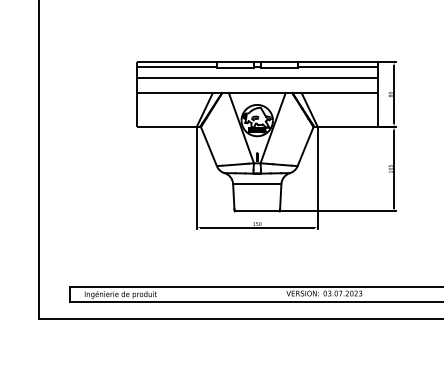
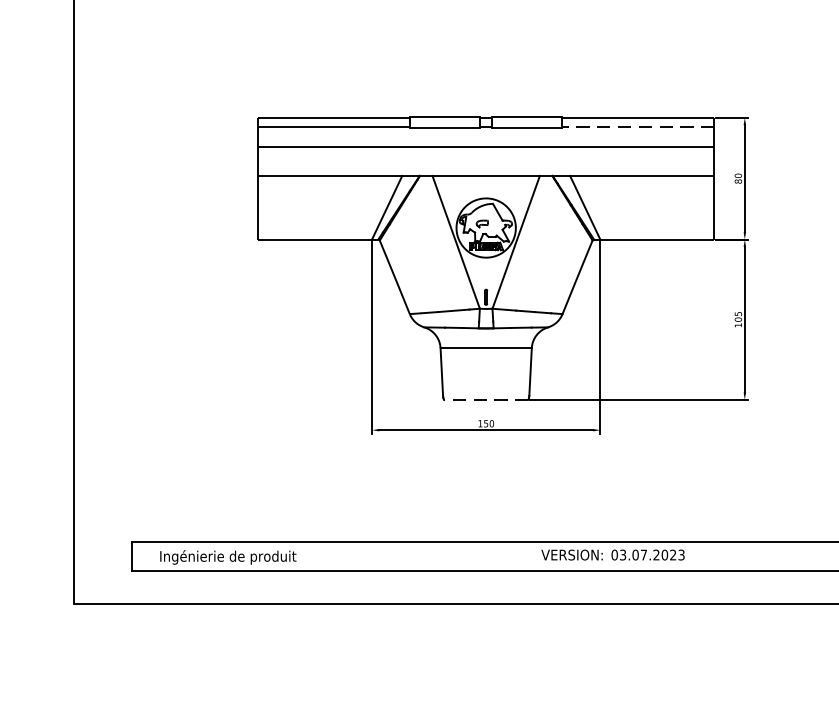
line: (337, 67) -> (637, 127), solid -> dashed
line: (256, 211) -> (484, 399), solid -> dashed

